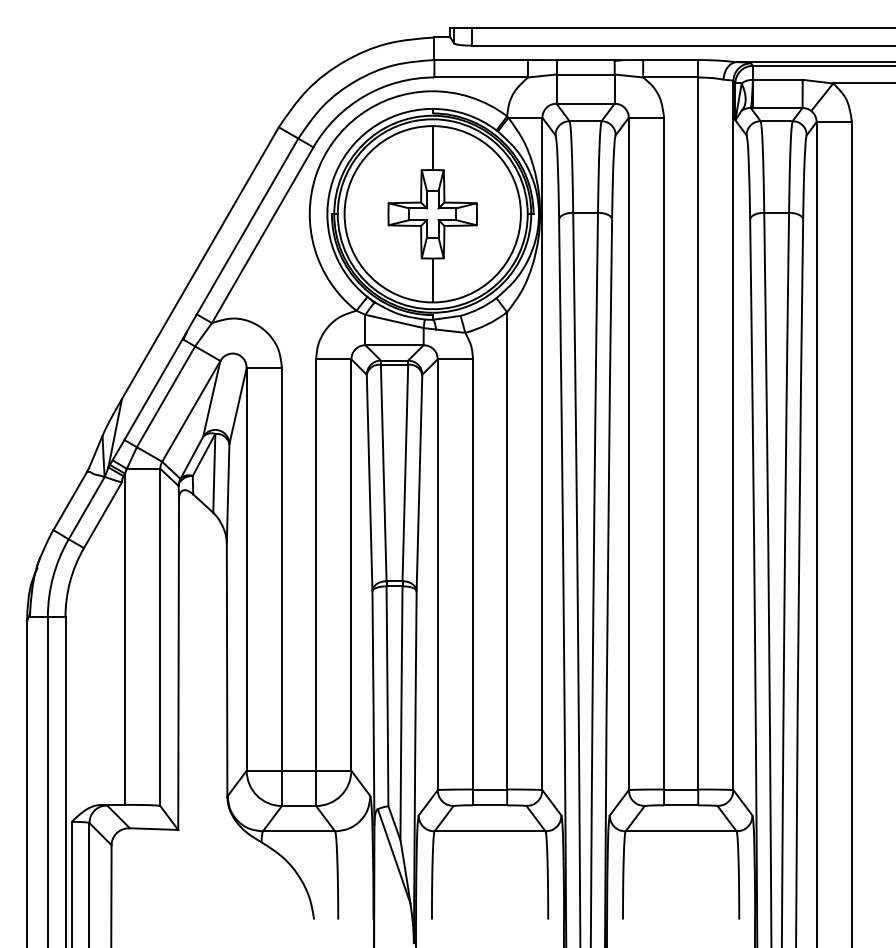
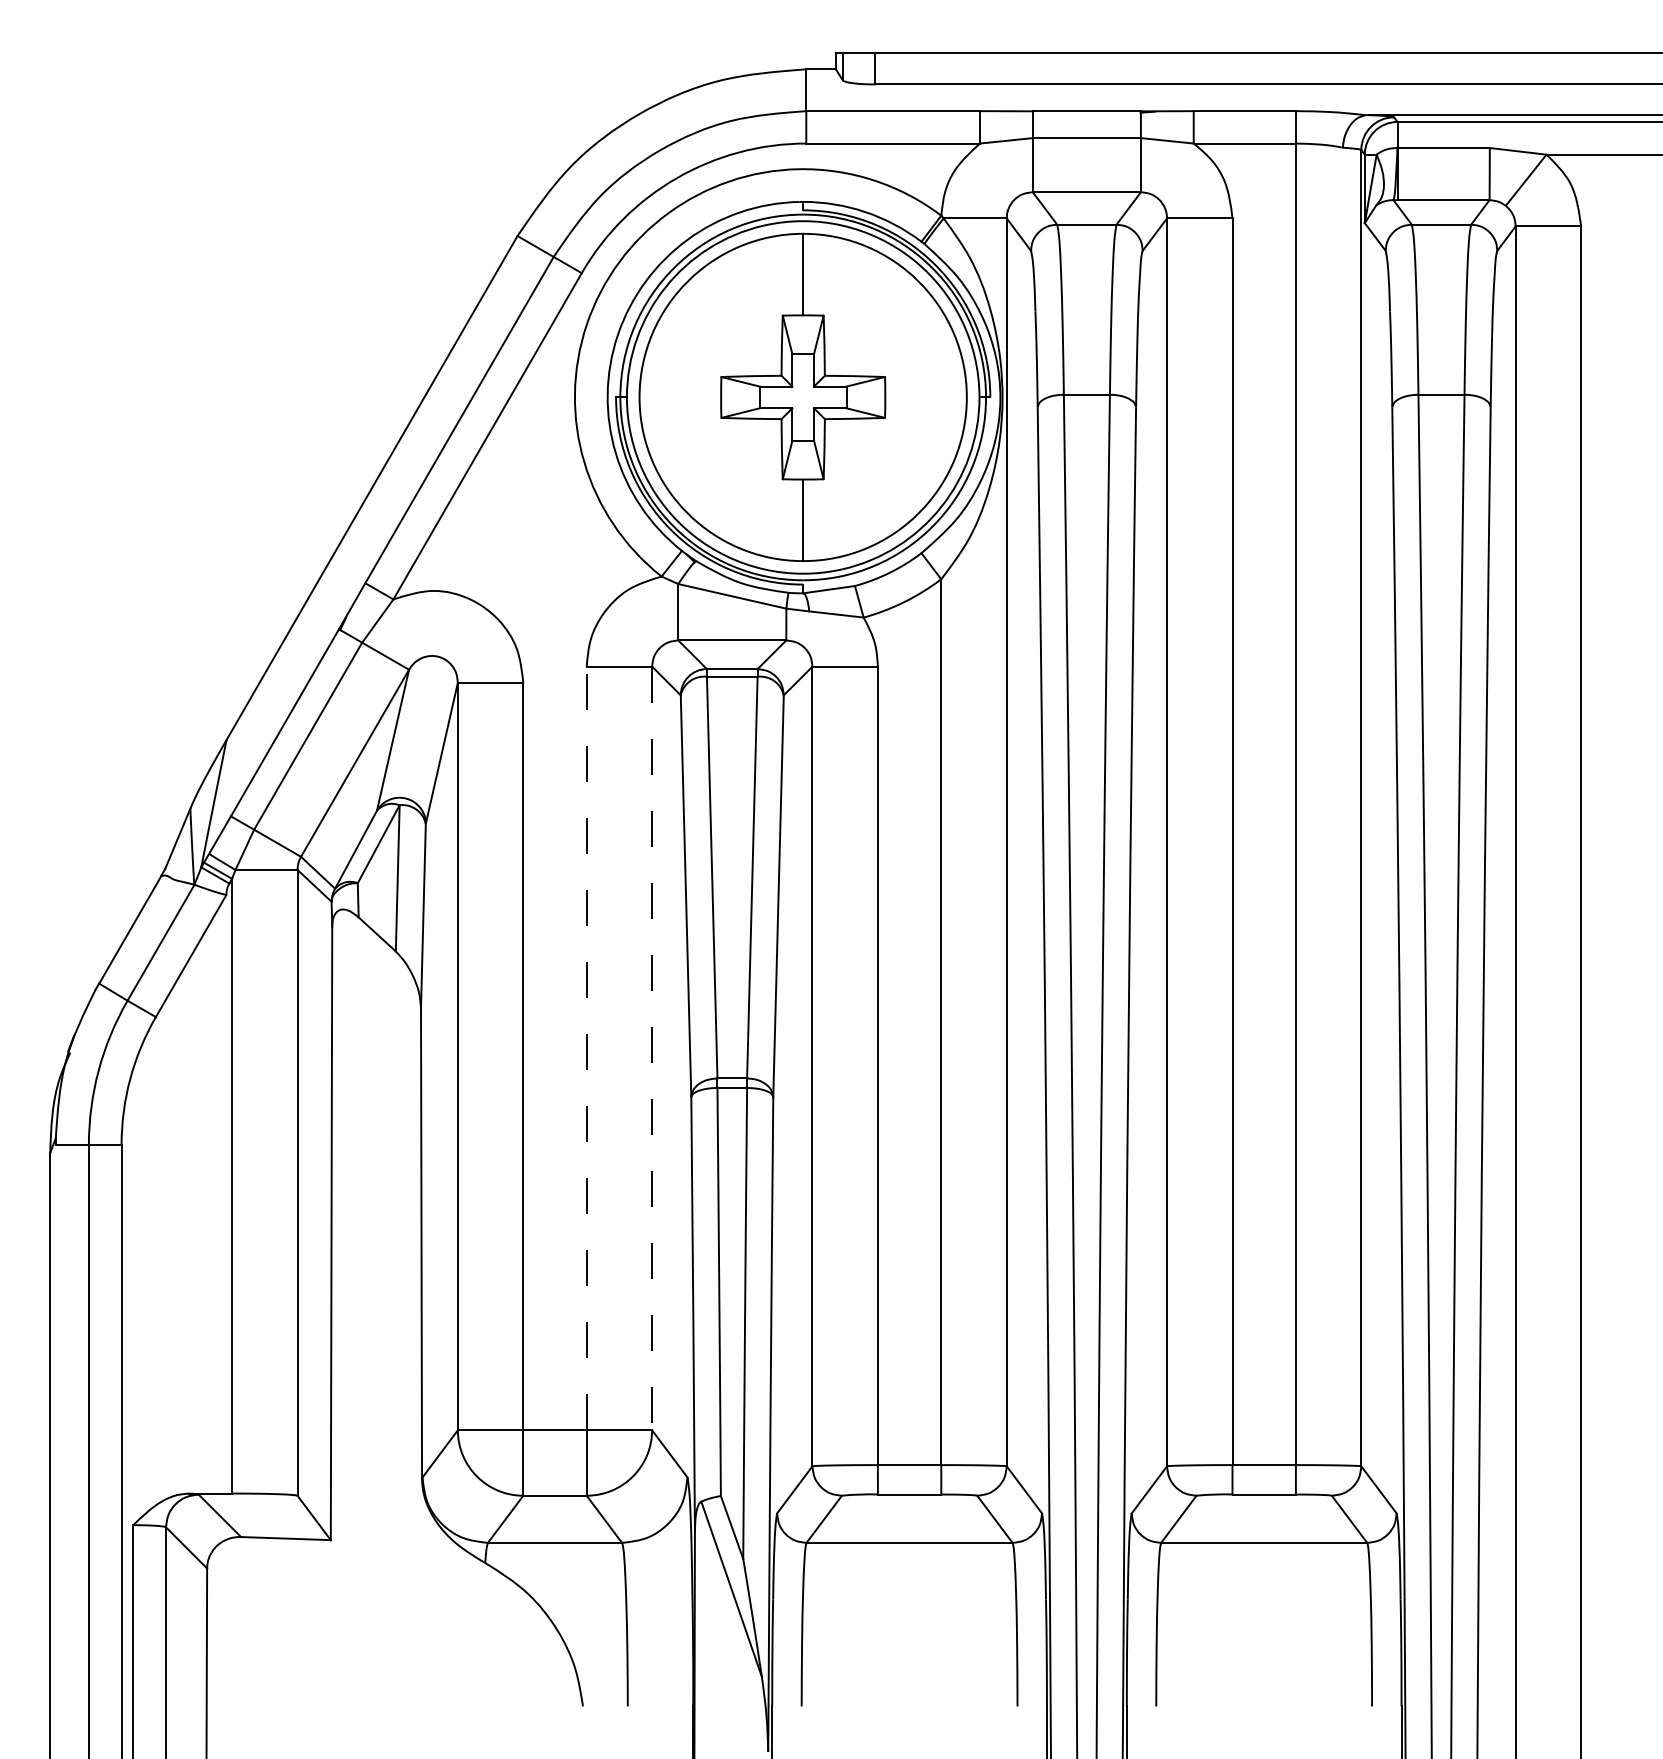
line: (316, 565) -> (587, 1049), solid -> dashed
line: (351, 565) -> (652, 1049), solid -> dashed

